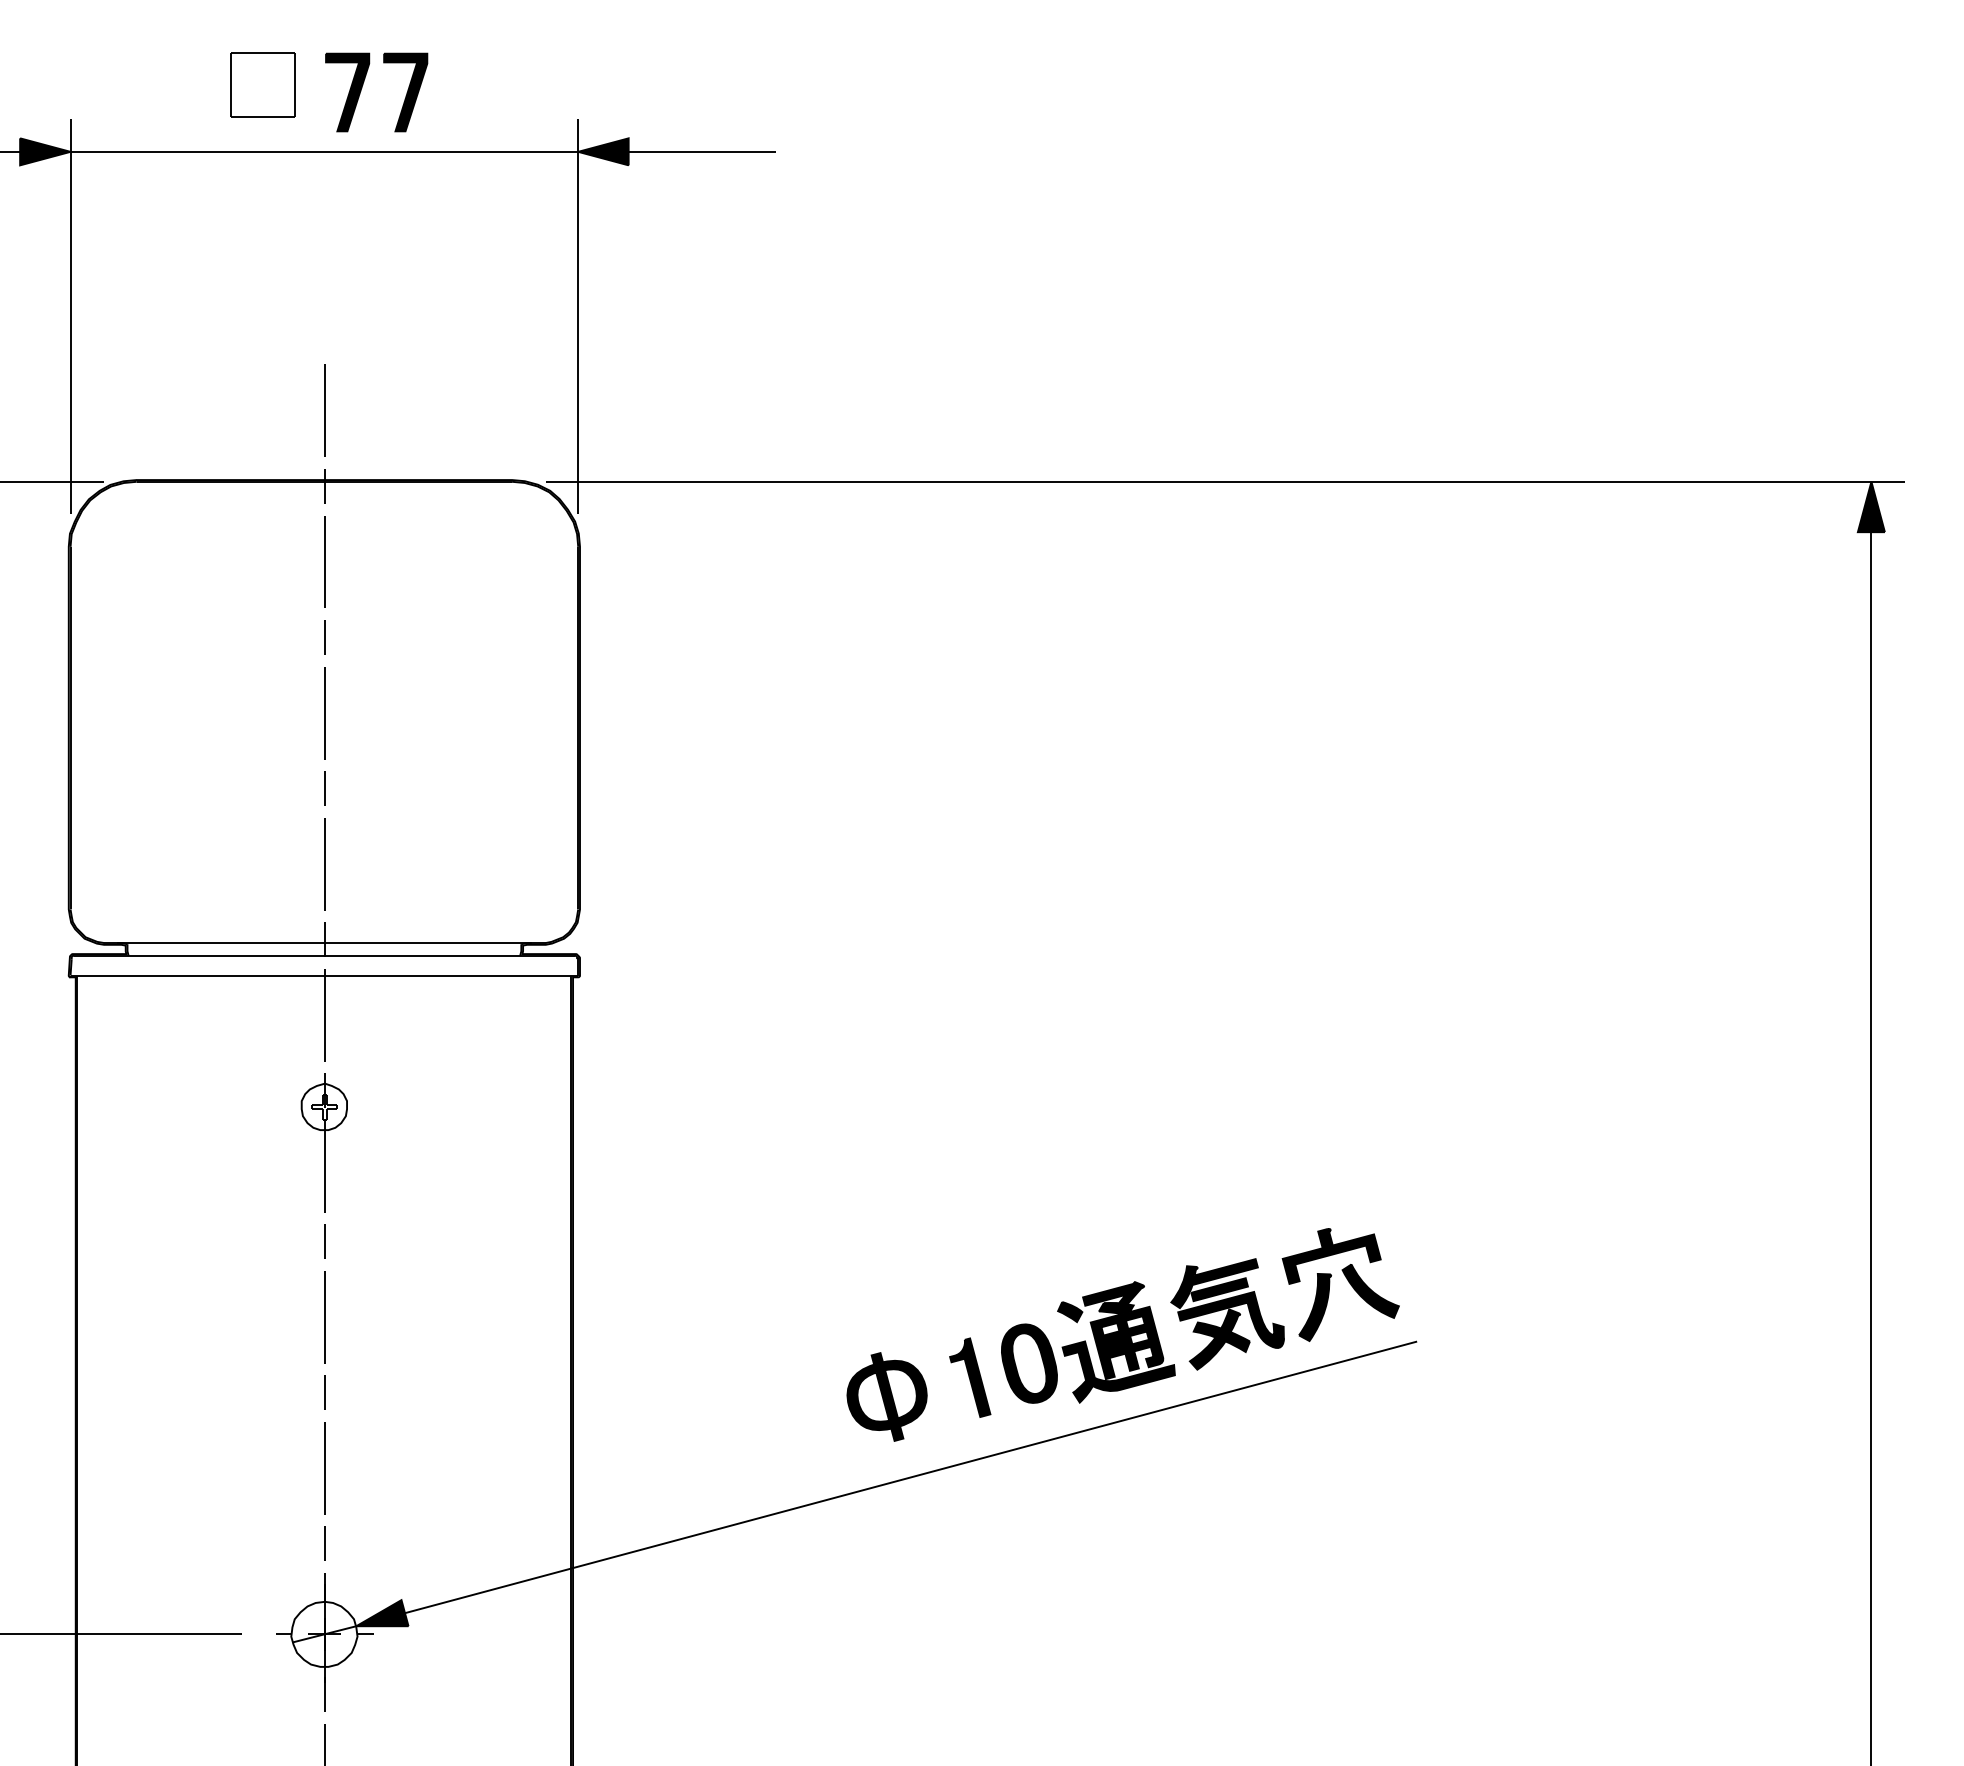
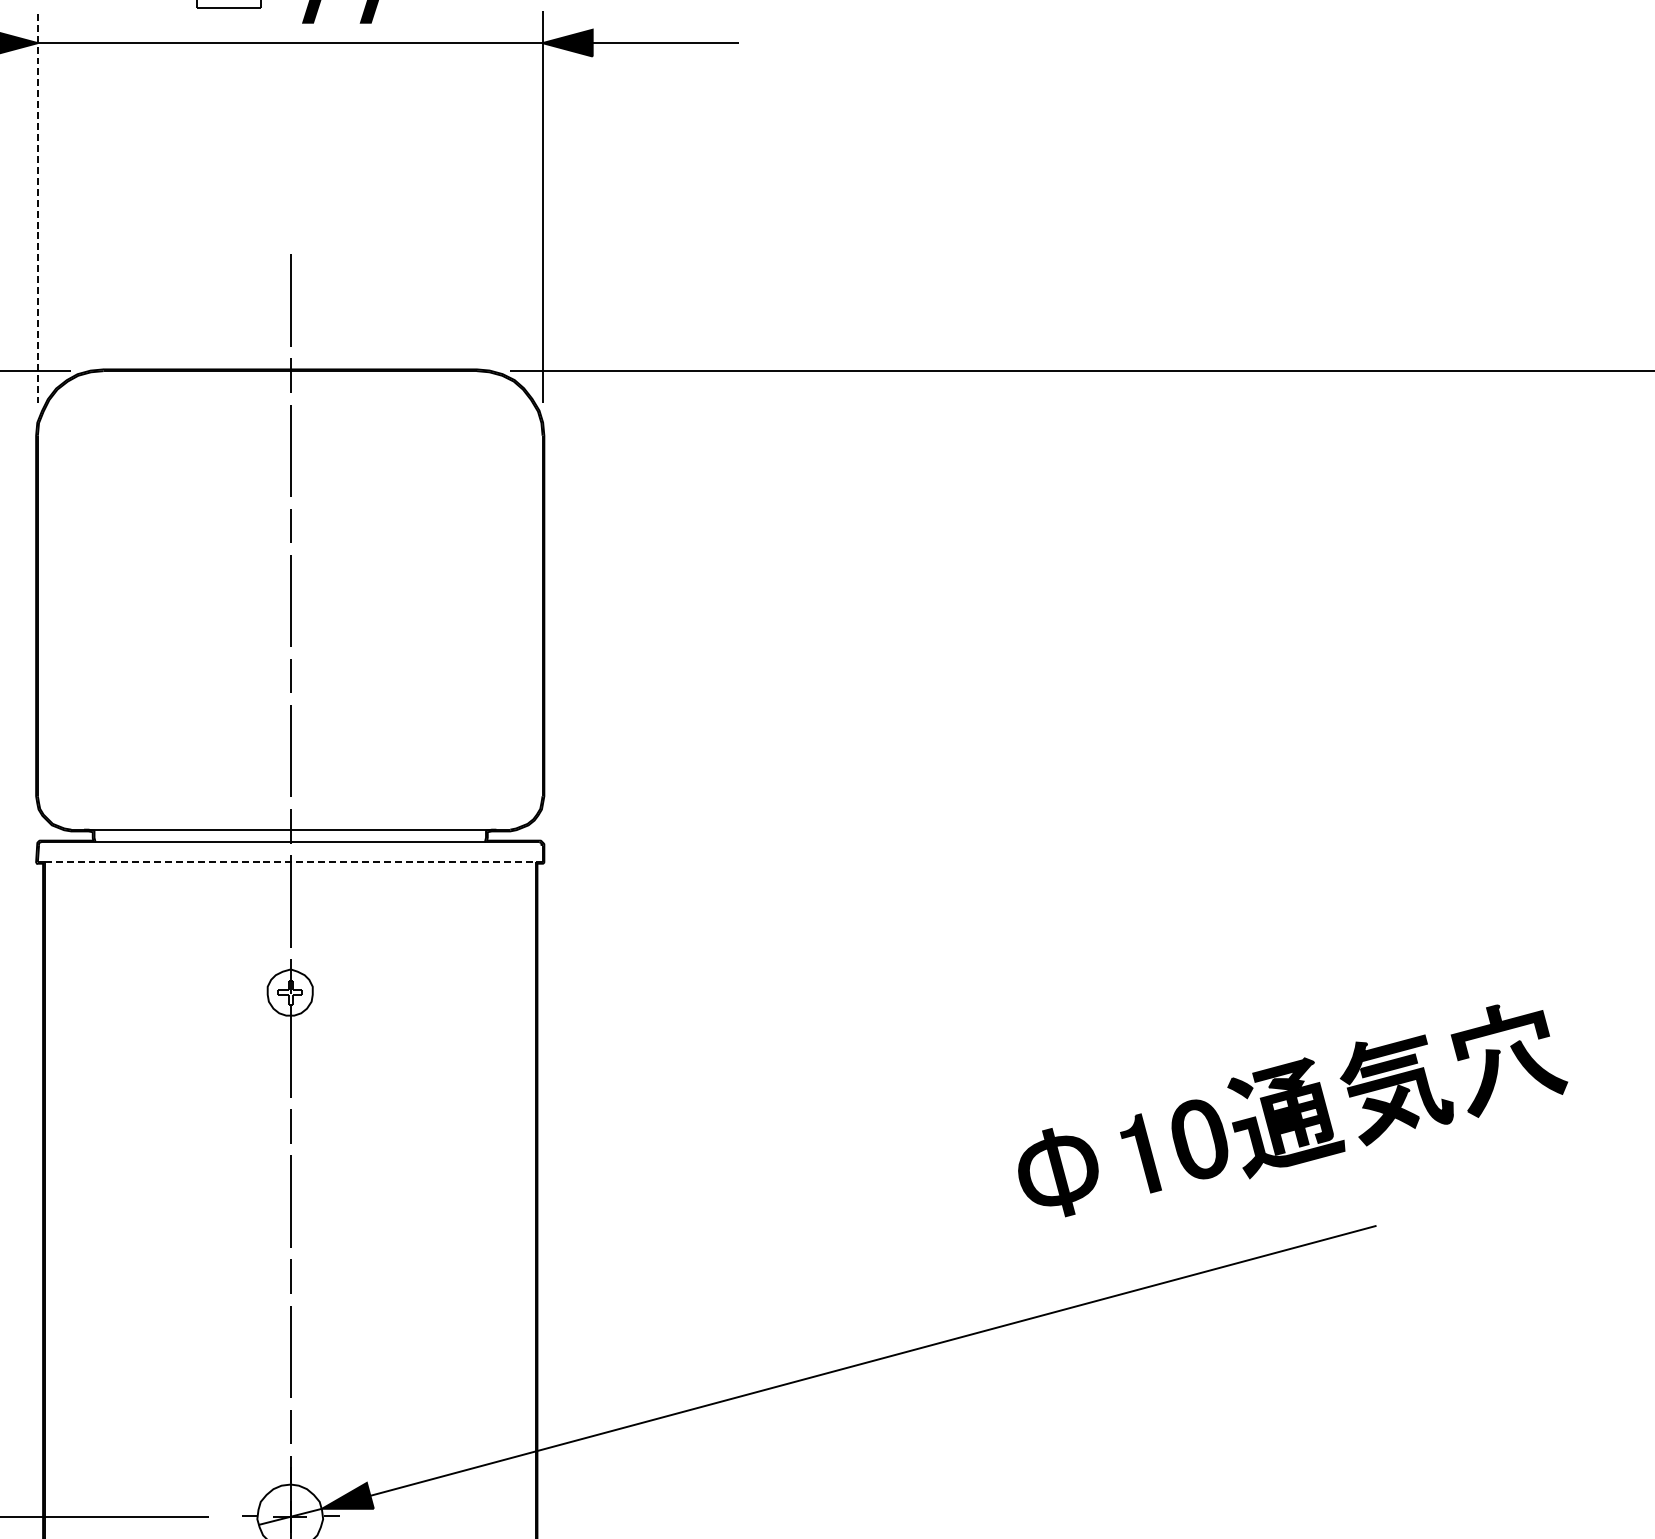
line: (70, 316) -> (37, 206), solid -> dashed
line: (324, 975) -> (290, 861), solid -> dashed
part: (1122, 1334) -> (1292, 1110), moved

